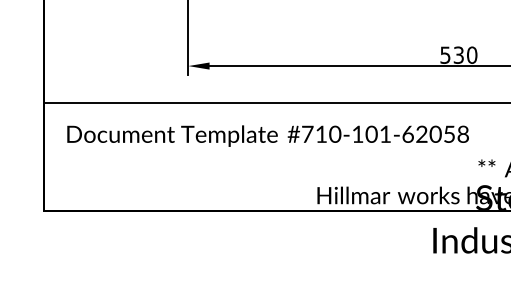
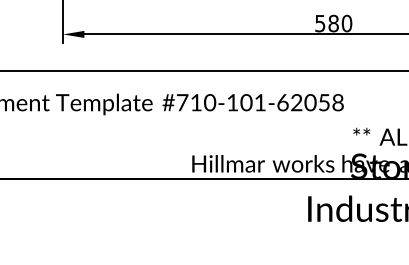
text: (458, 54) -> (333, 22), 530 -> 580

